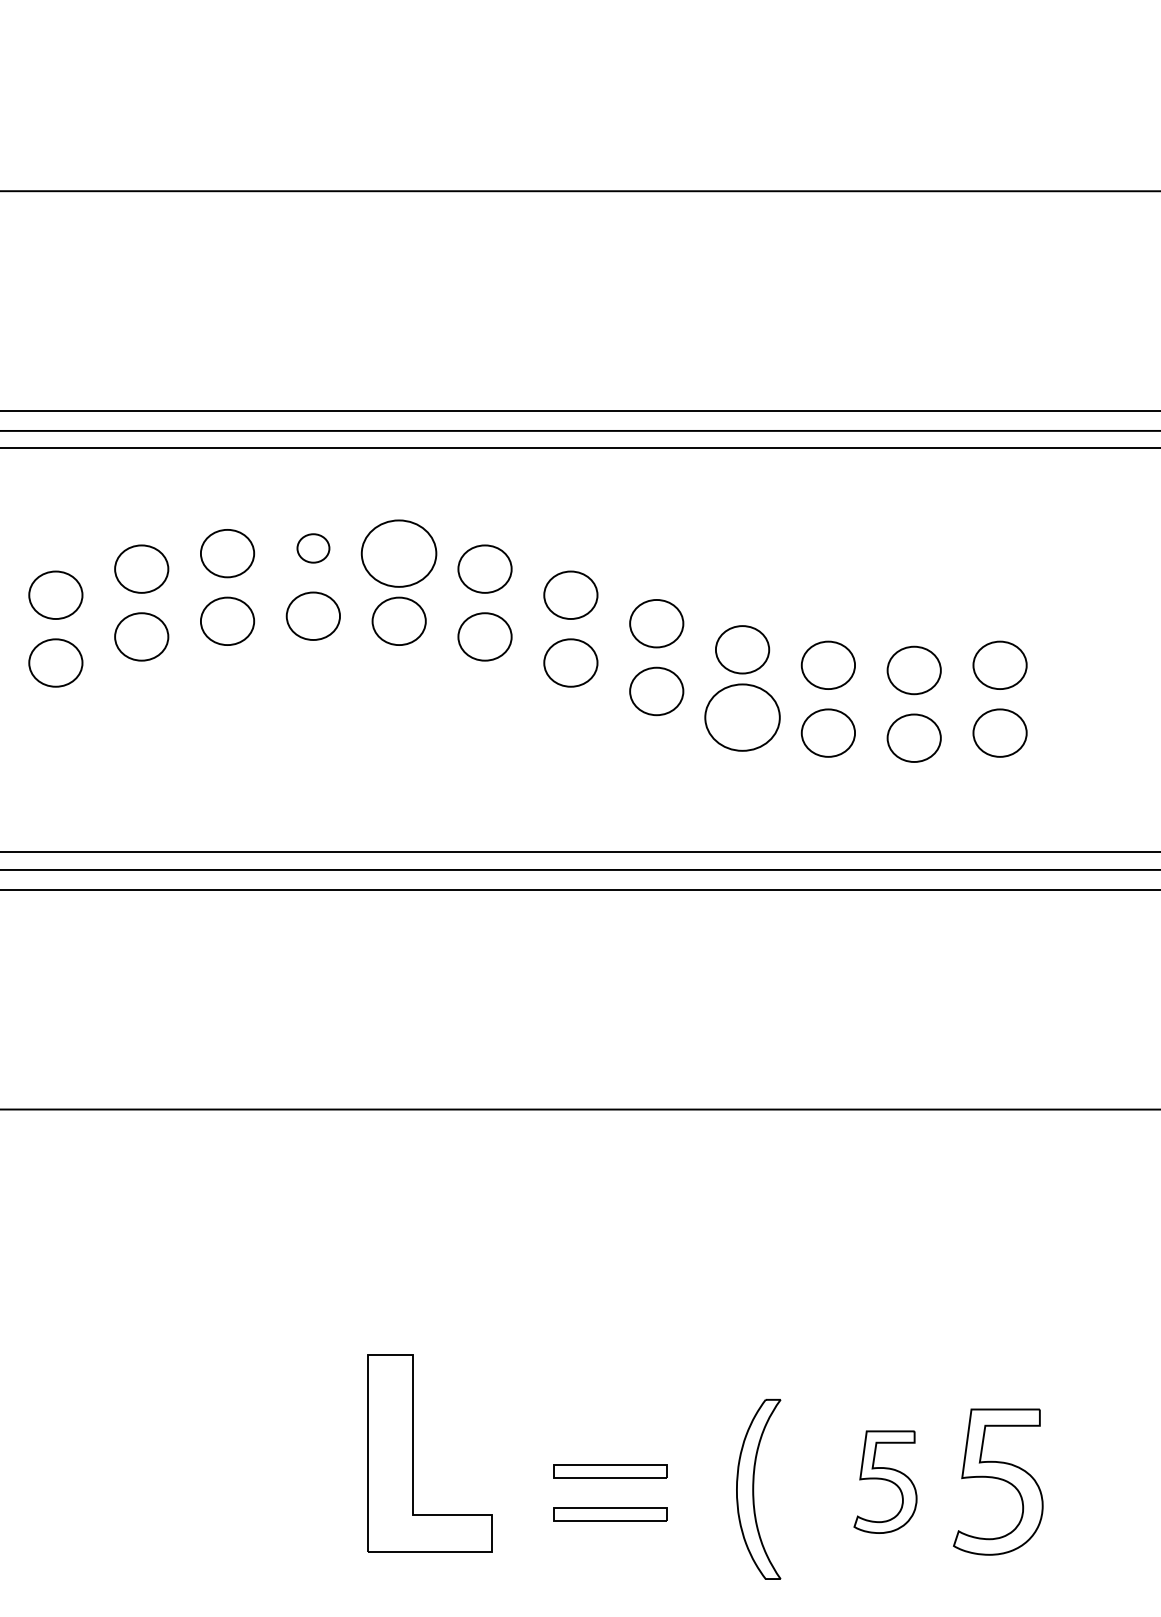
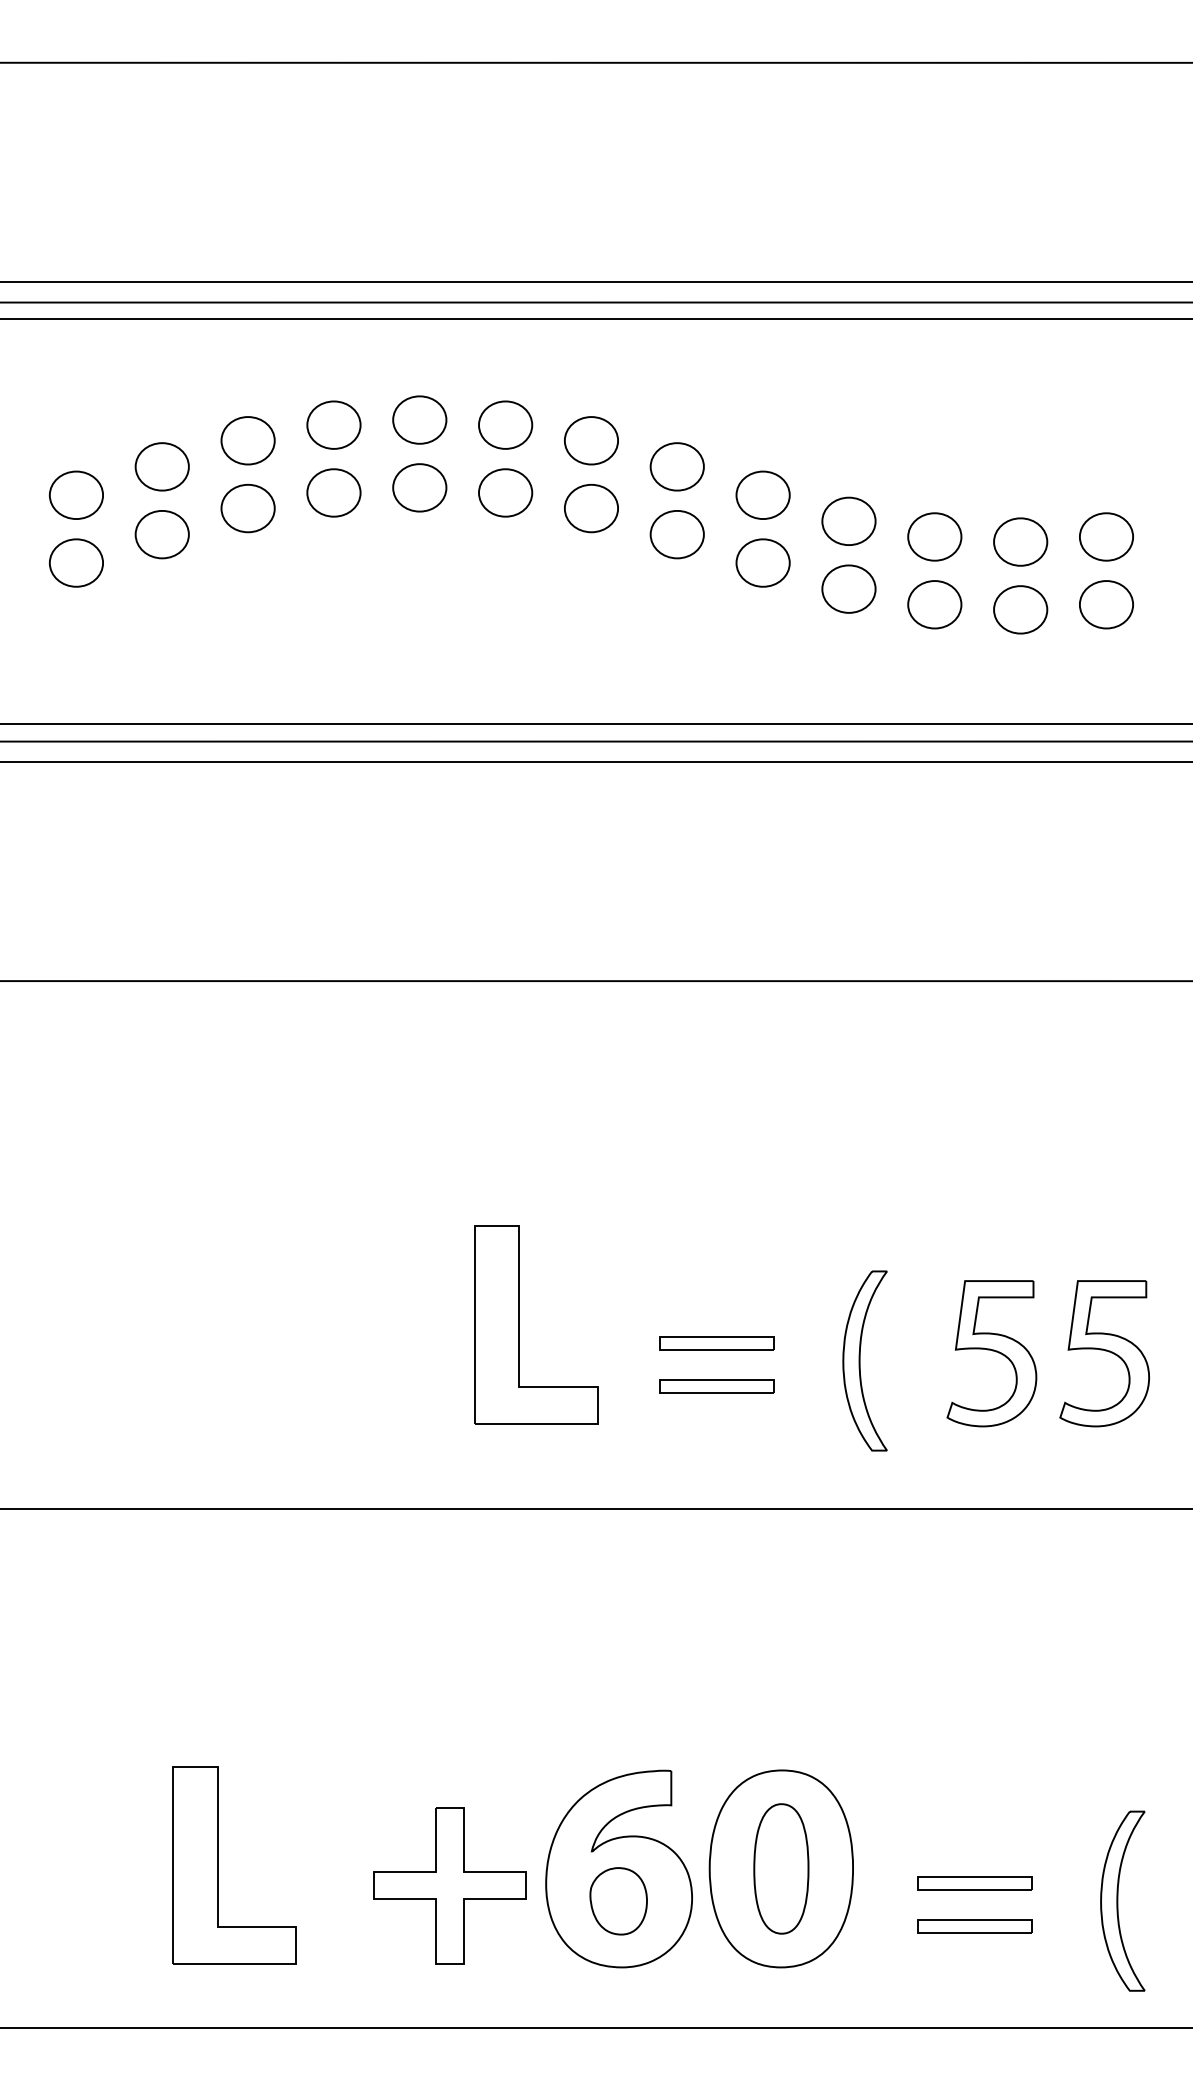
part: (313, 547) -> (419, 419), size x1.67
part: (399, 552) -> (505, 424), size x0.71
part: (742, 716) -> (848, 588), size x0.71
part: (885, 1481) -> (991, 1353), size x1.43

